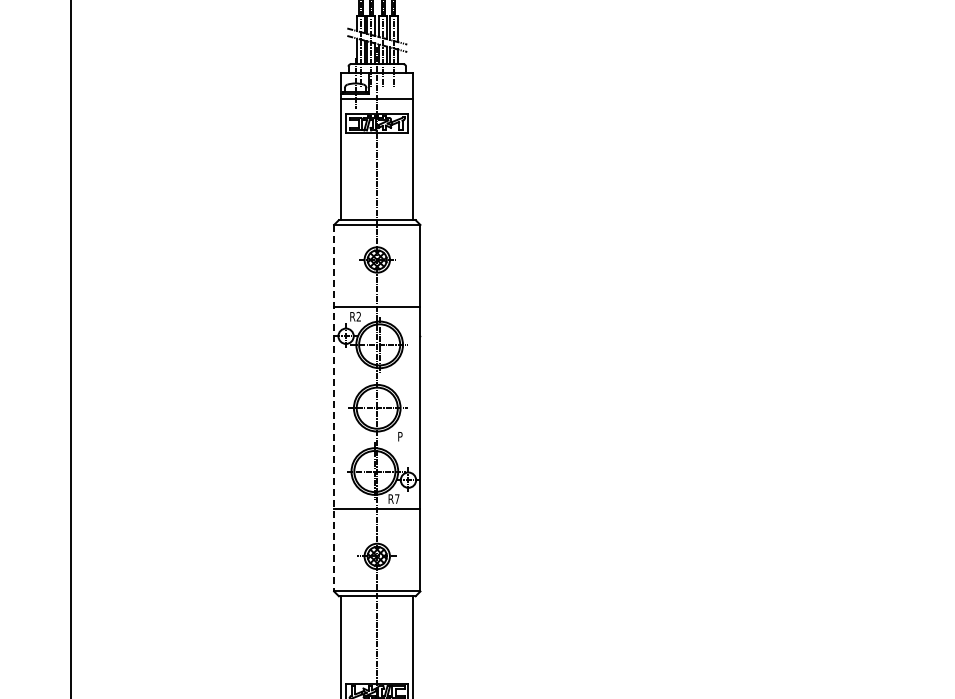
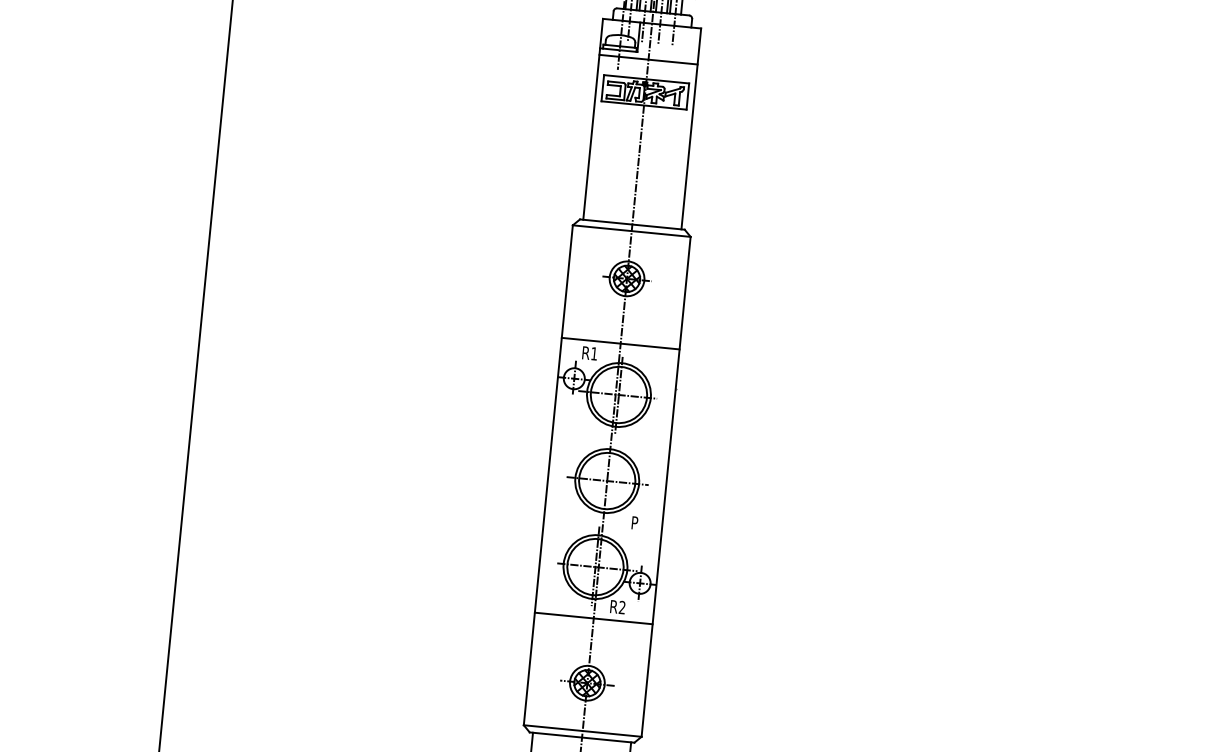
text: (358, 316) -> (593, 353), R2 -> R1
line: (334, 408) -> (548, 475), dashed -> solid
text: (397, 498) -> (622, 606), R7 -> R2

